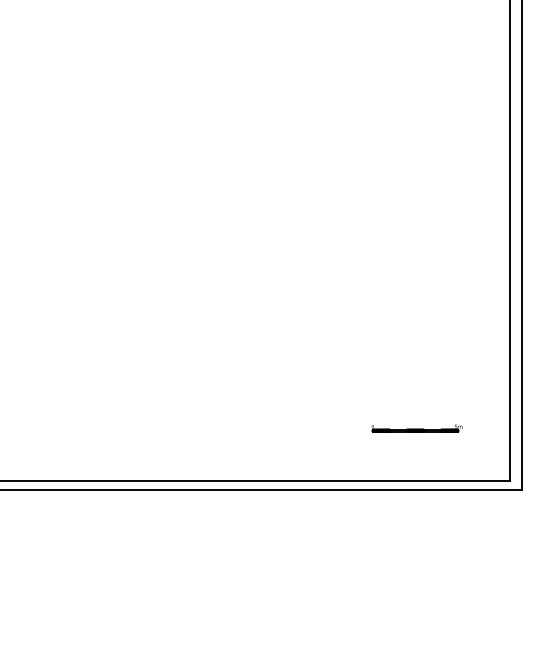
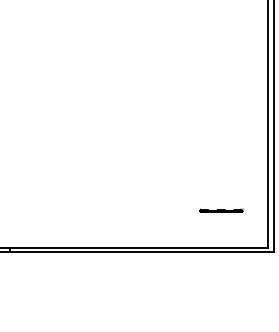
line: (415, 429) -> (221, 210), moved

